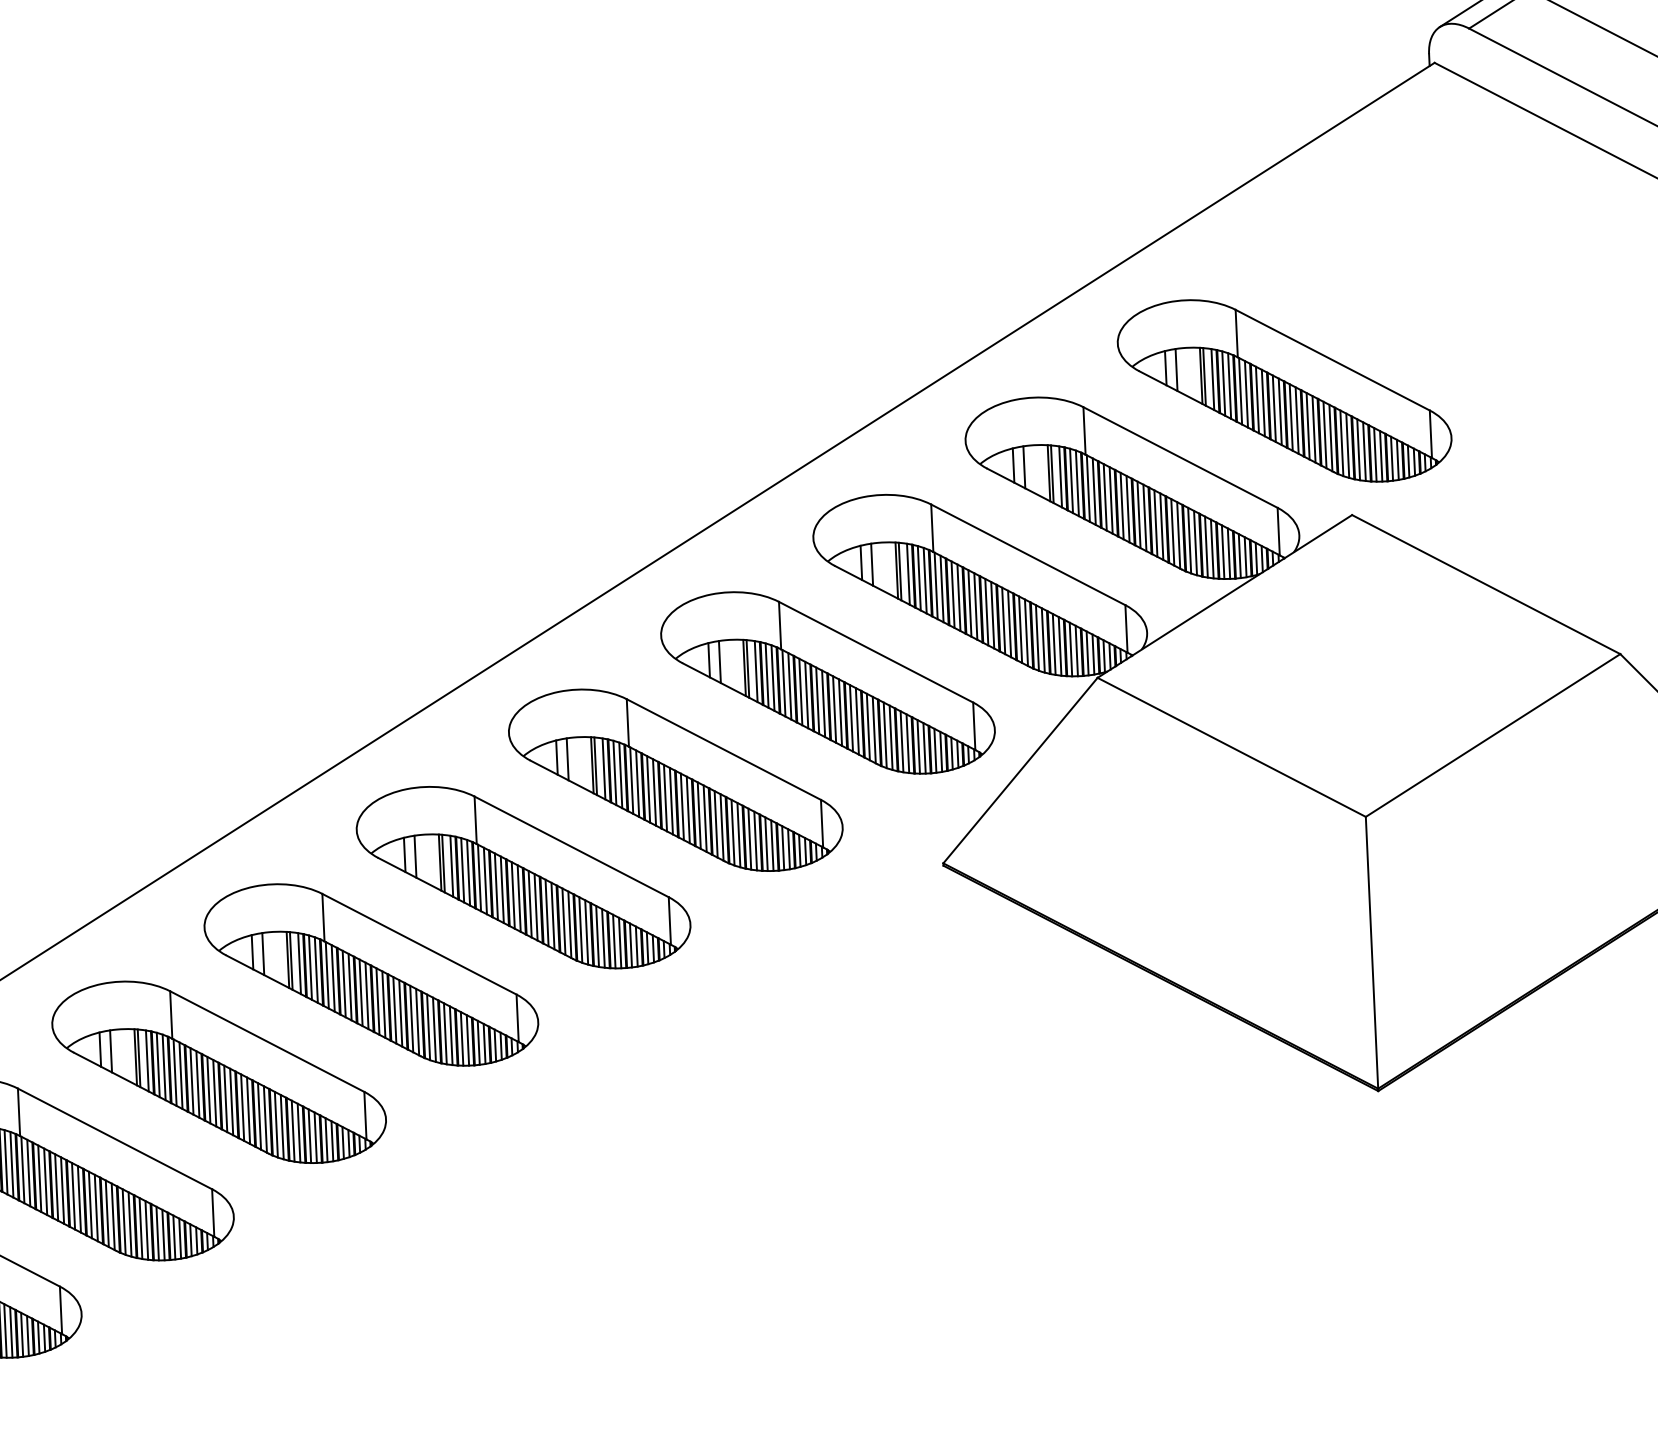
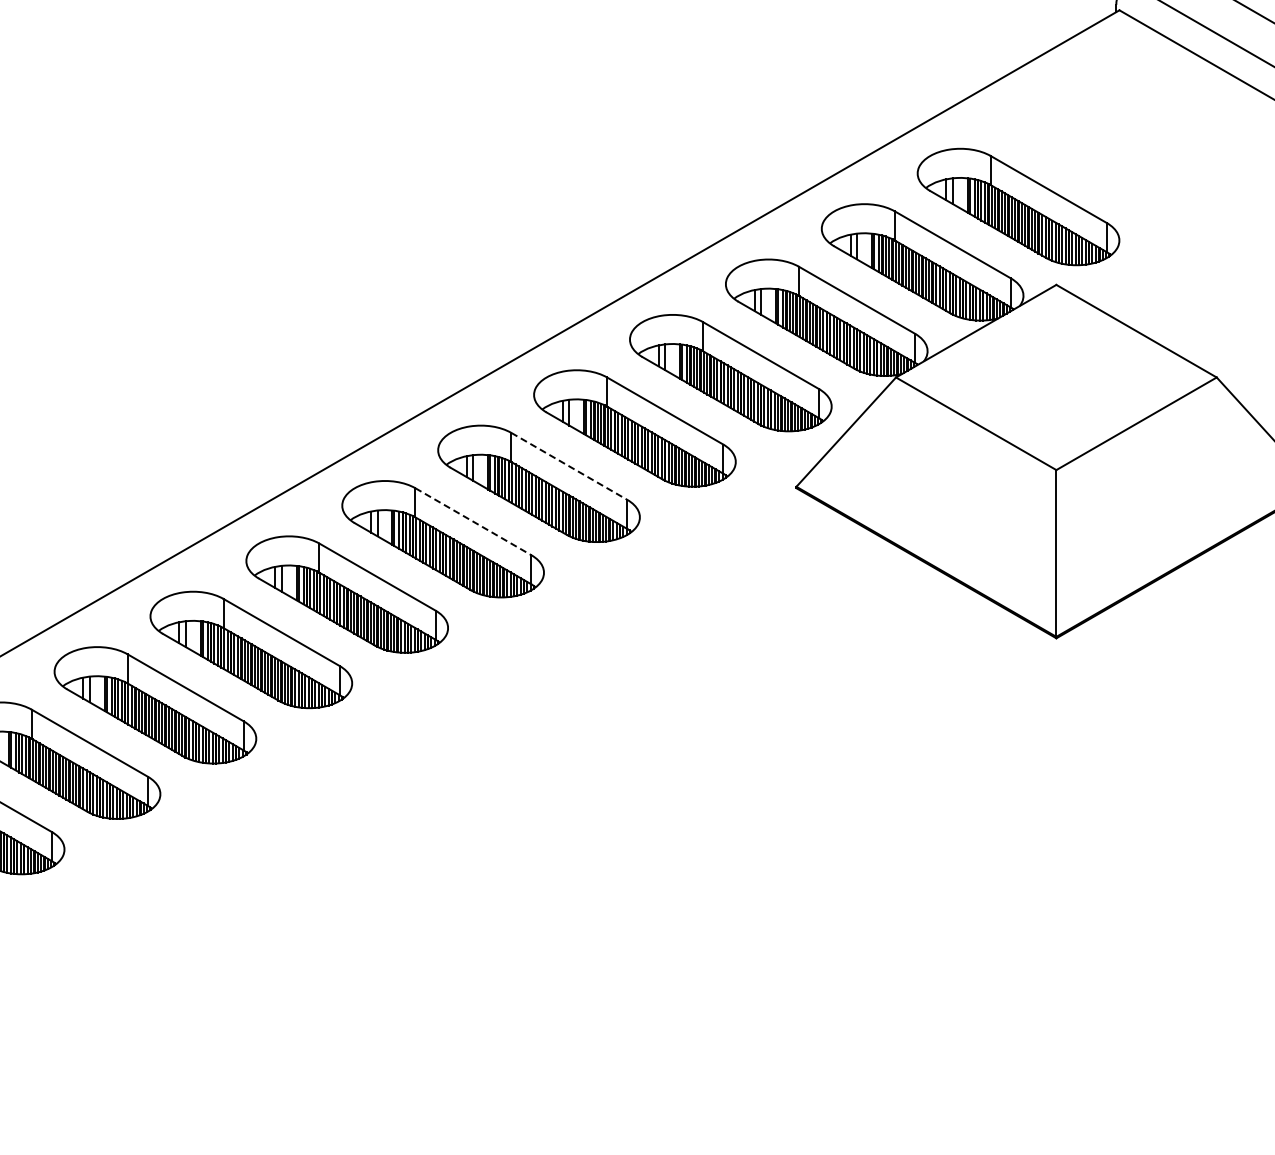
line: (571, 847) -> (569, 466), solid -> dashed
line: (419, 945) -> (473, 522), solid -> dashed

